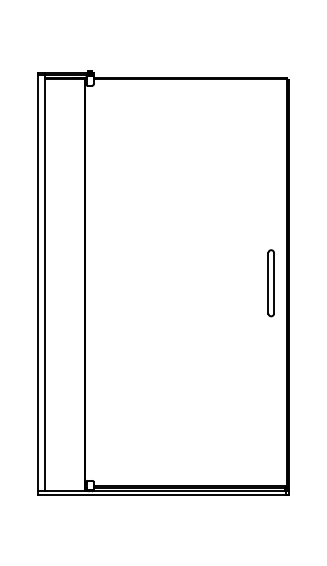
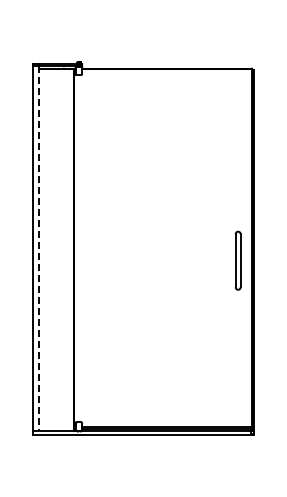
line: (45, 283) -> (39, 248), solid -> dashed
part: (270, 283) -> (237, 260), moved

